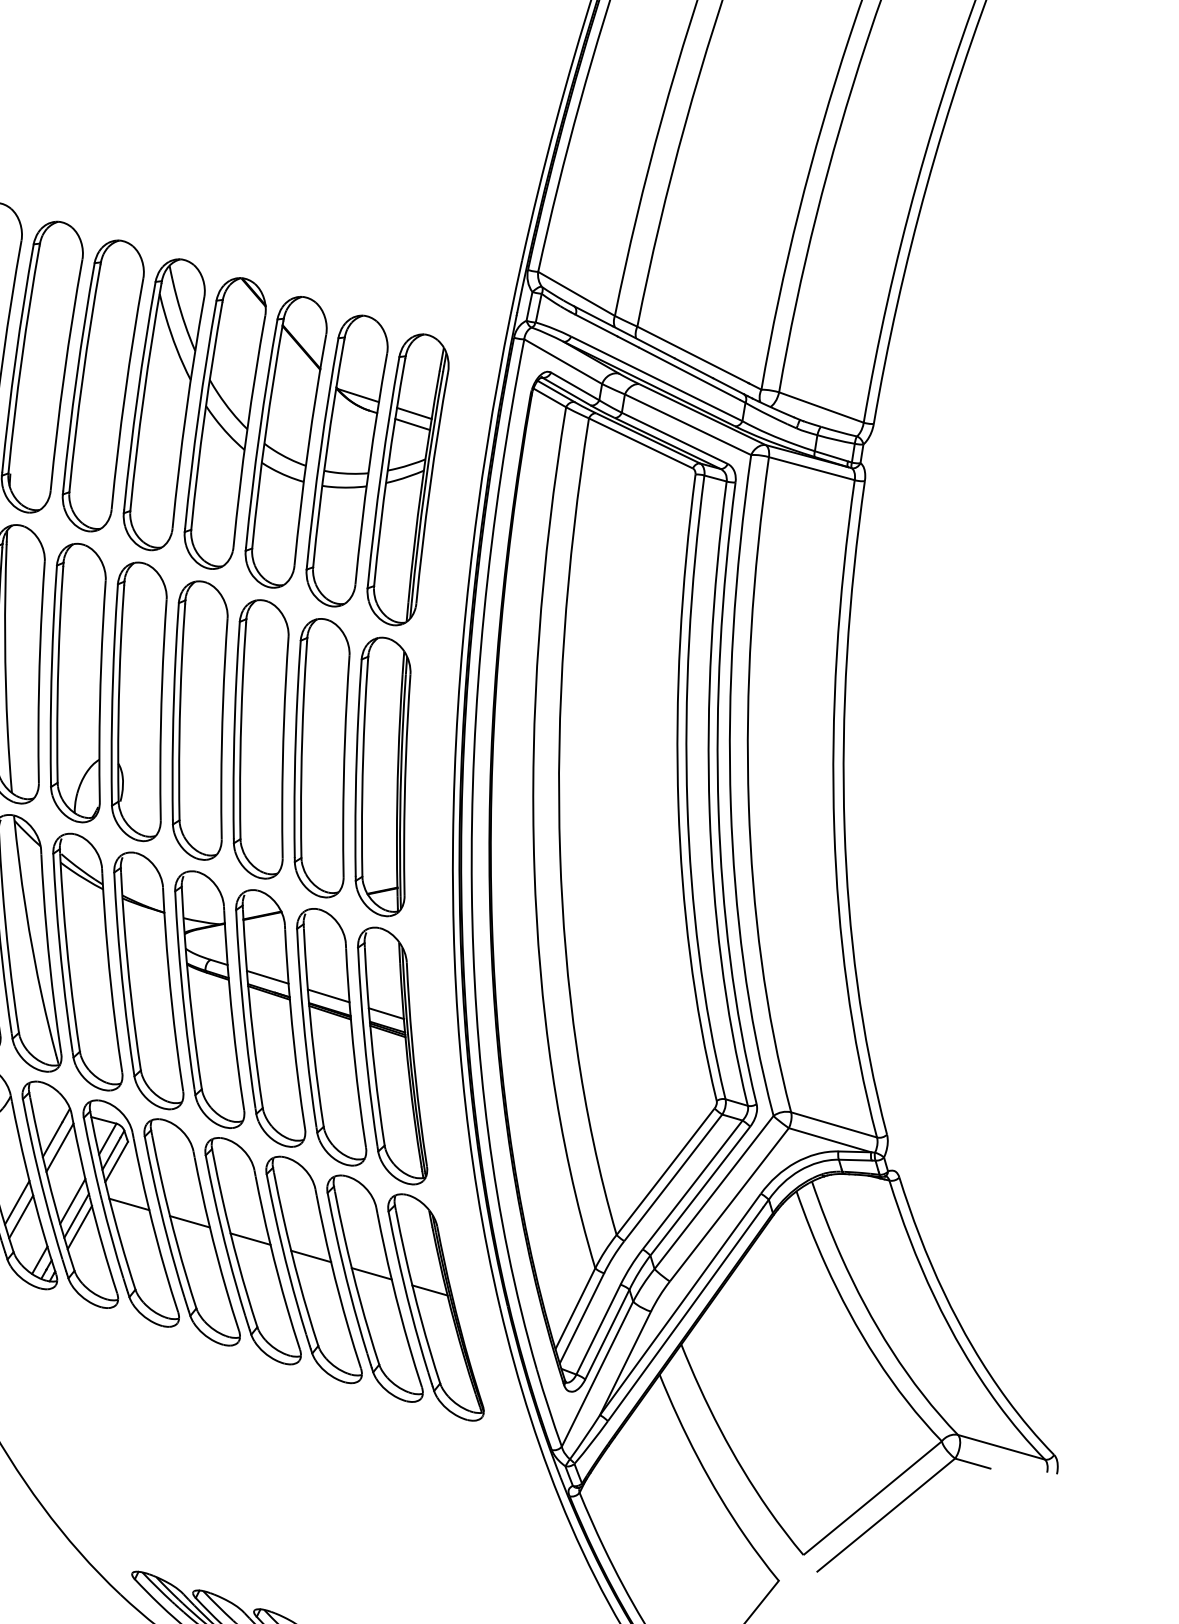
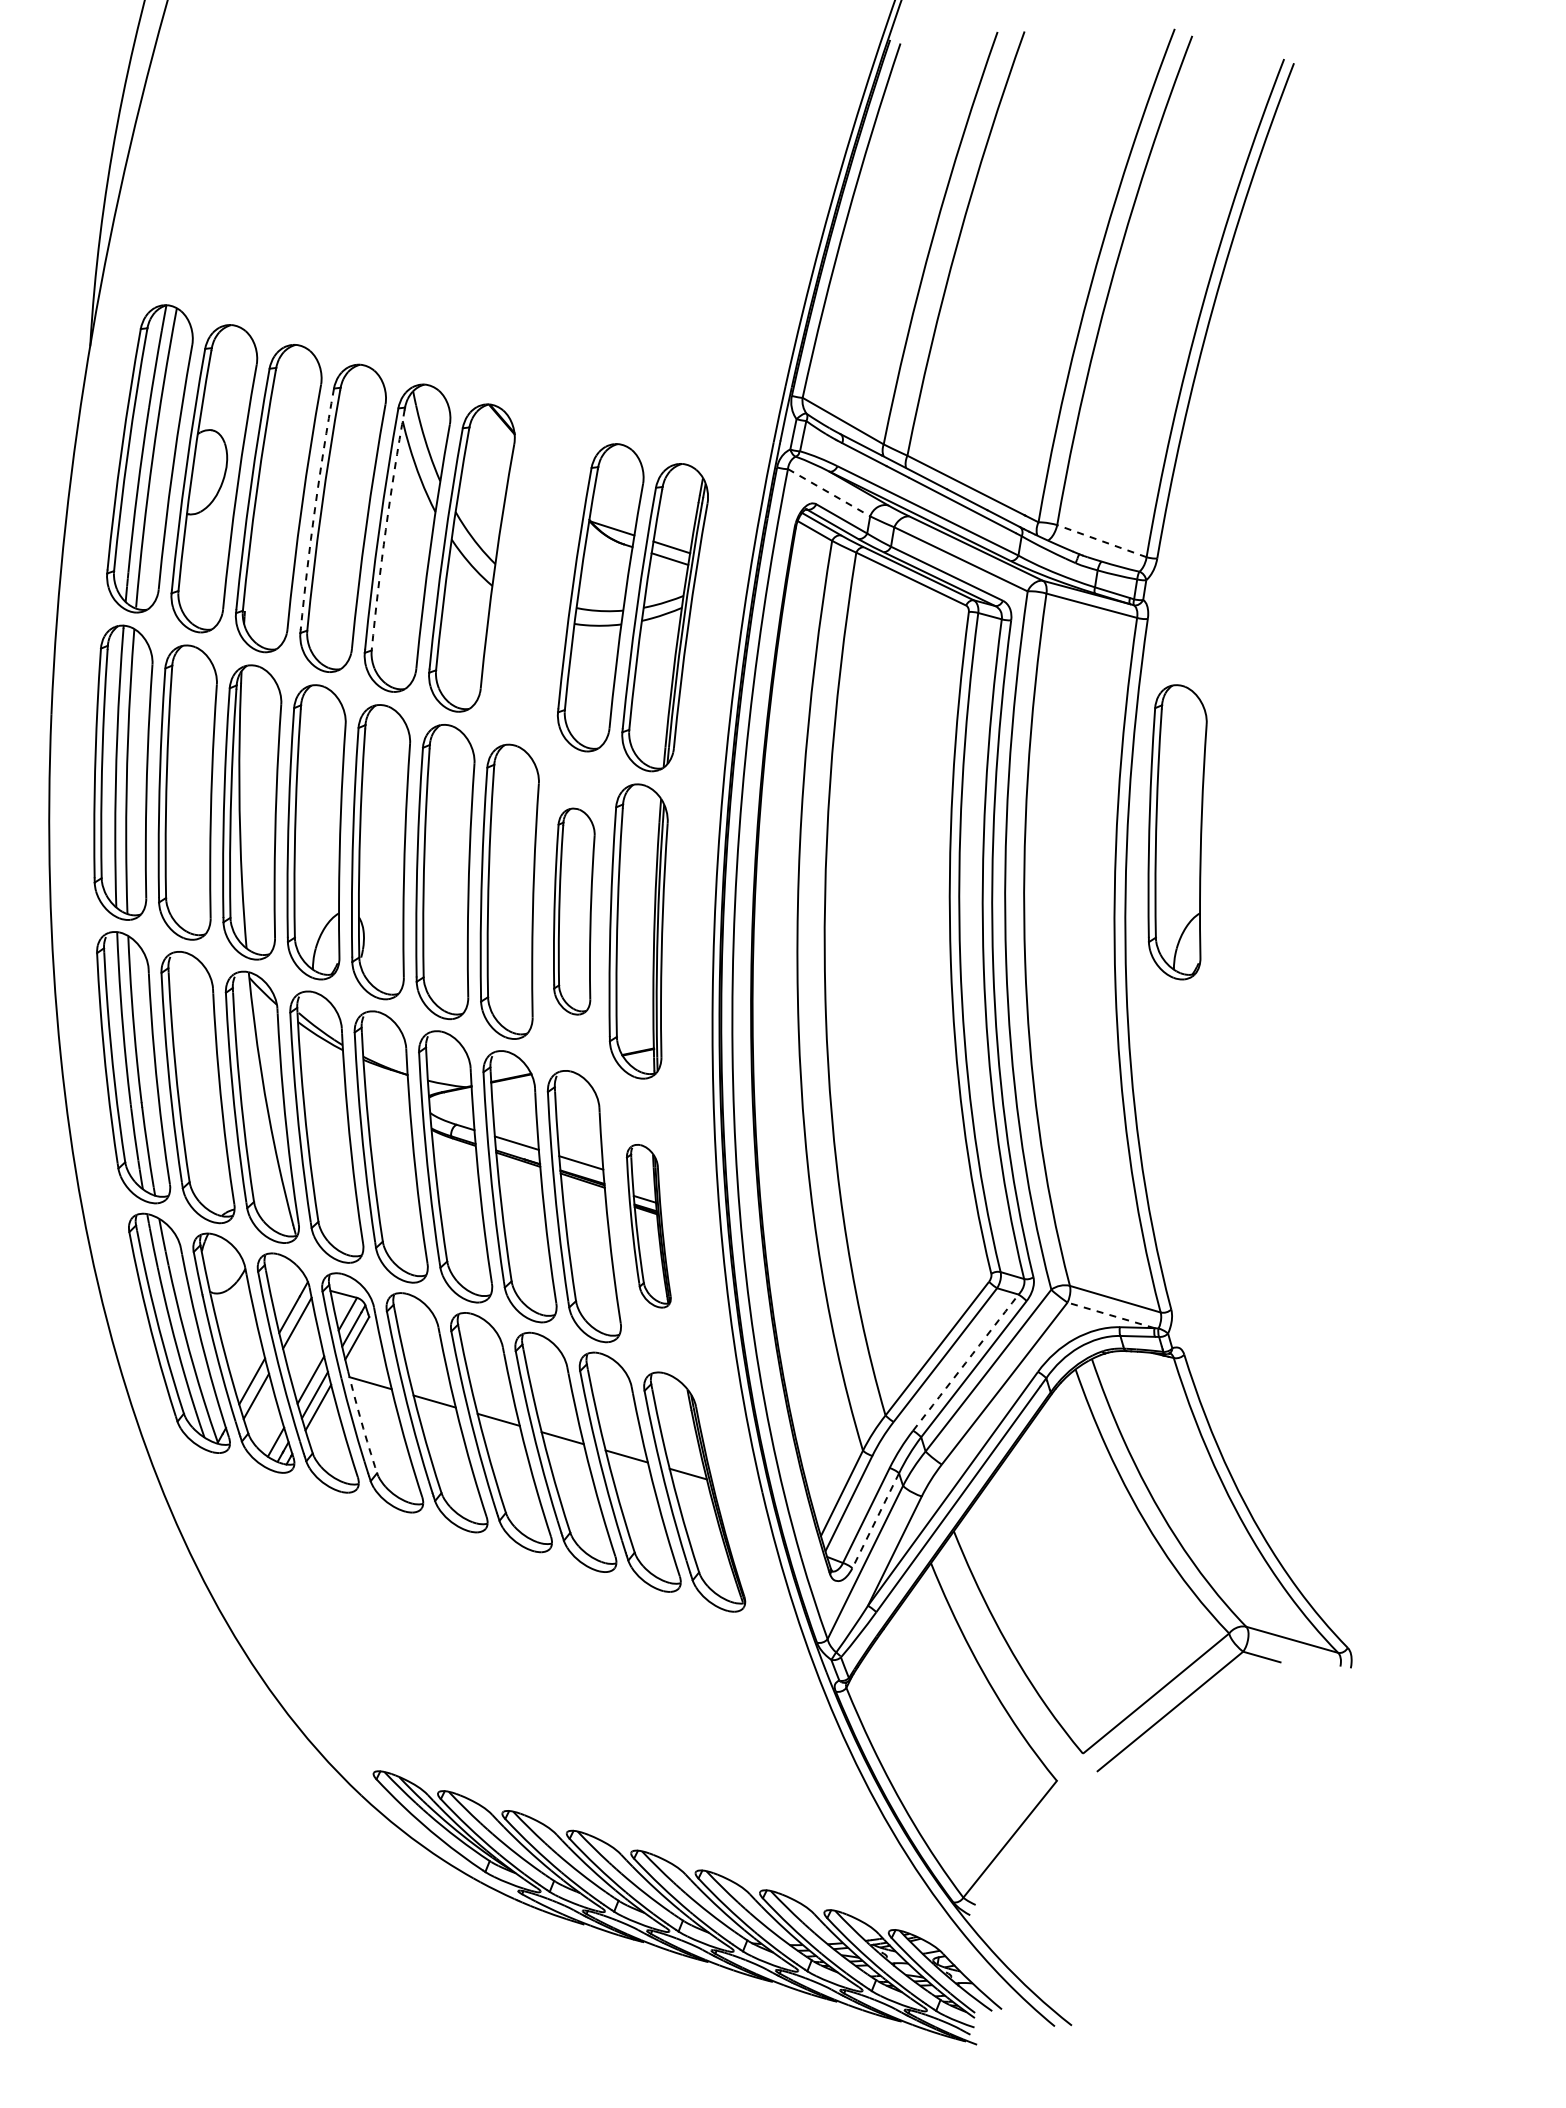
line: (563, 361) -> (829, 492), solid -> dashed
arc: (77, 376) -> (315, 508), solid -> dashed
arc: (143, 396) -> (385, 529), solid -> dashed
line: (821, 407) -> (1101, 541), solid -> dashed
part: (286, 441) -> (536, 577), removed
part: (892, 683) -> (1177, 832), added
part: (322, 758) -> (574, 911), size x0.7
part: (392, 1055) -> (648, 1225), size x0.6
line: (829, 1140) -> (1110, 1315), solid -> dashed
arc: (692, 1184) -> (965, 1362), solid -> dashed
arc: (120, 1241) -> (361, 1422), solid -> dashed
line: (607, 1334) -> (875, 1520), solid -> dashed

